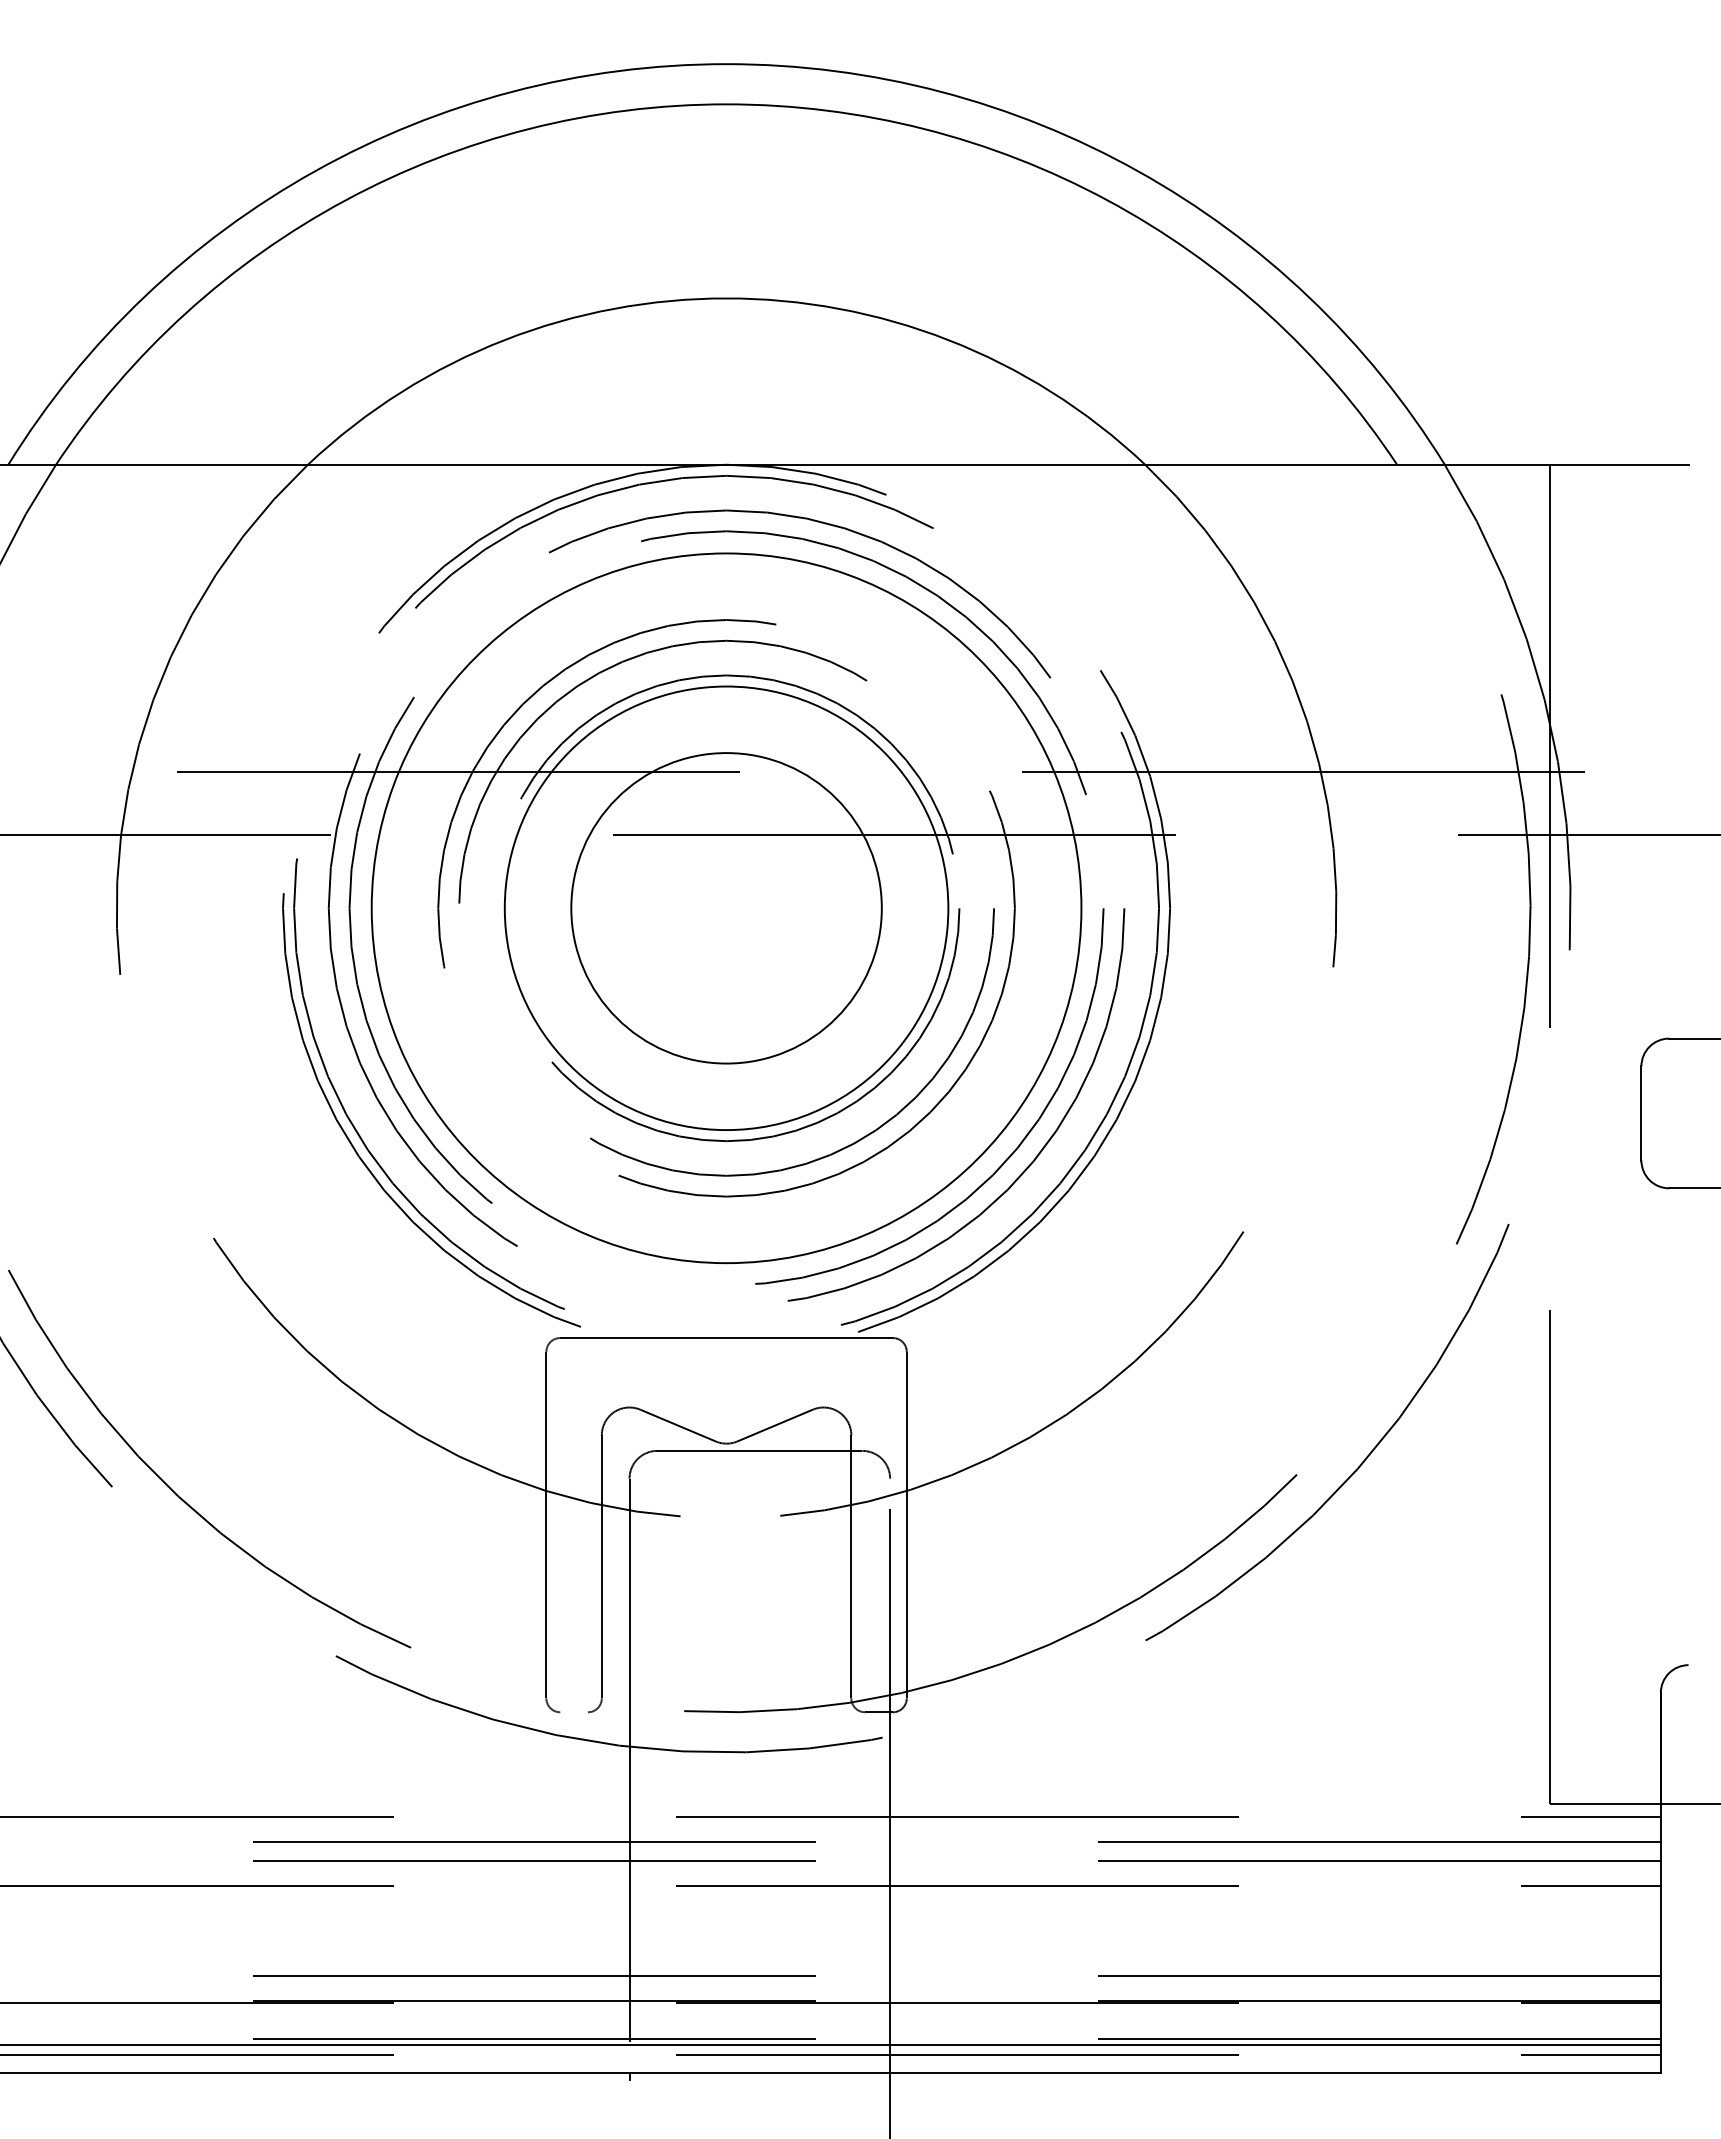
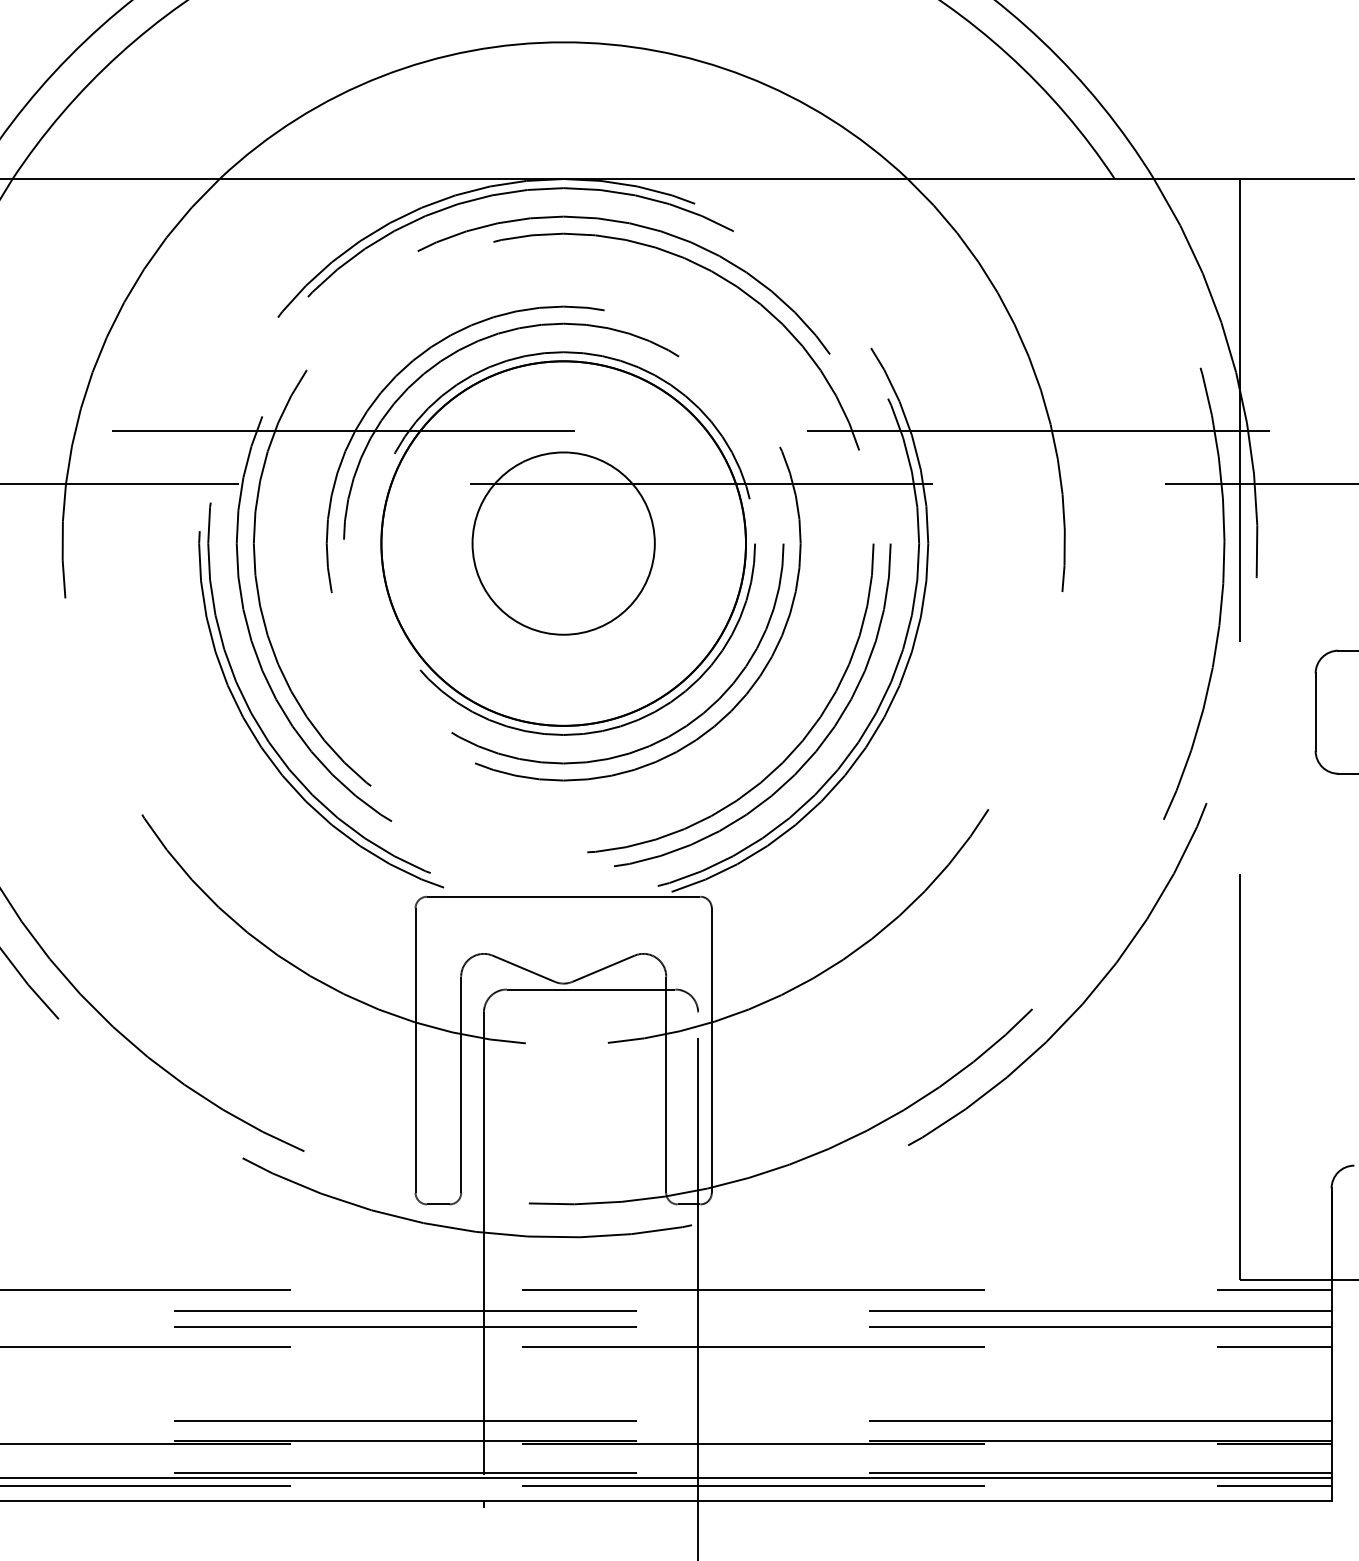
circle: (726, 908) -> (563, 543), size x0.62
circle: (726, 908) -> (563, 543), size x0.71
line: (573, 1712) -> (437, 1204), added

